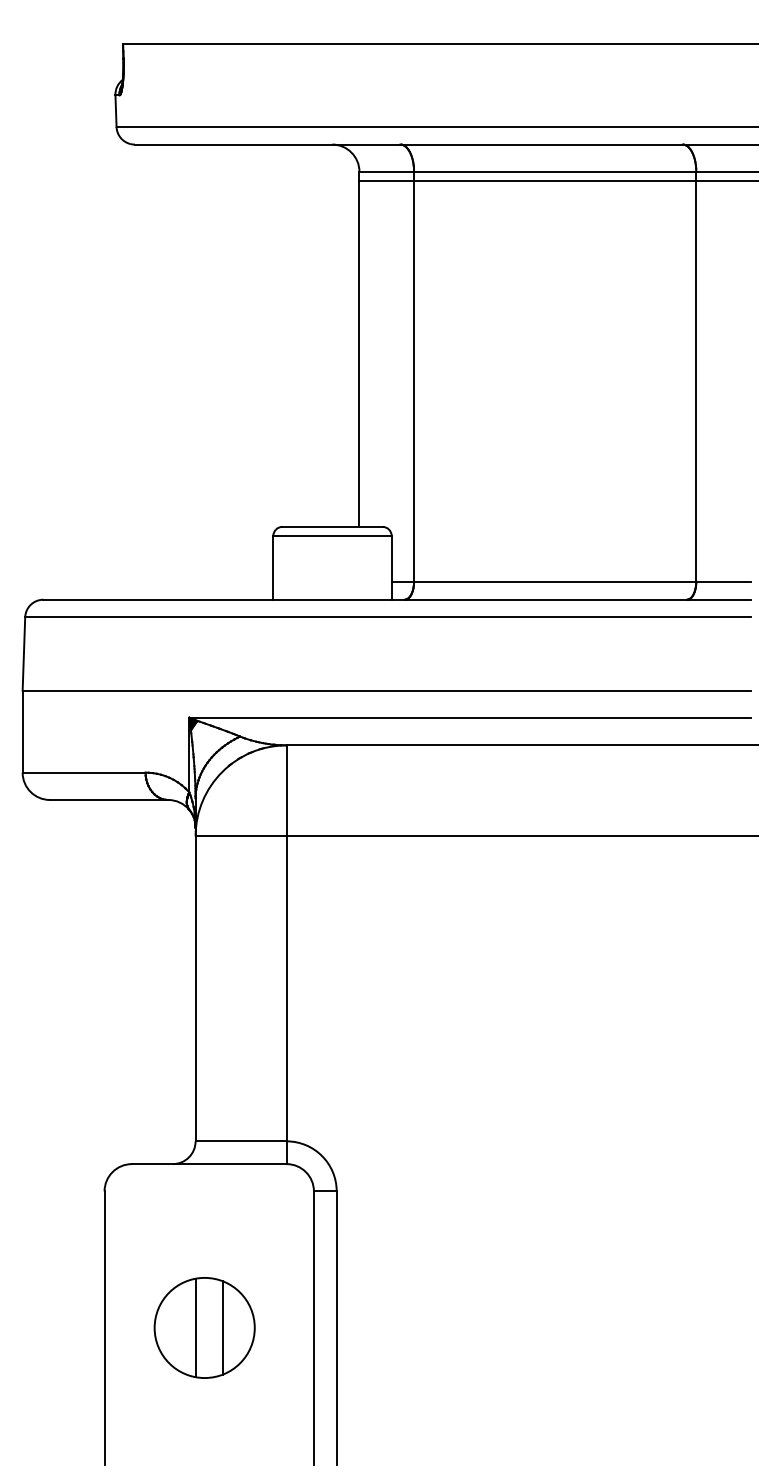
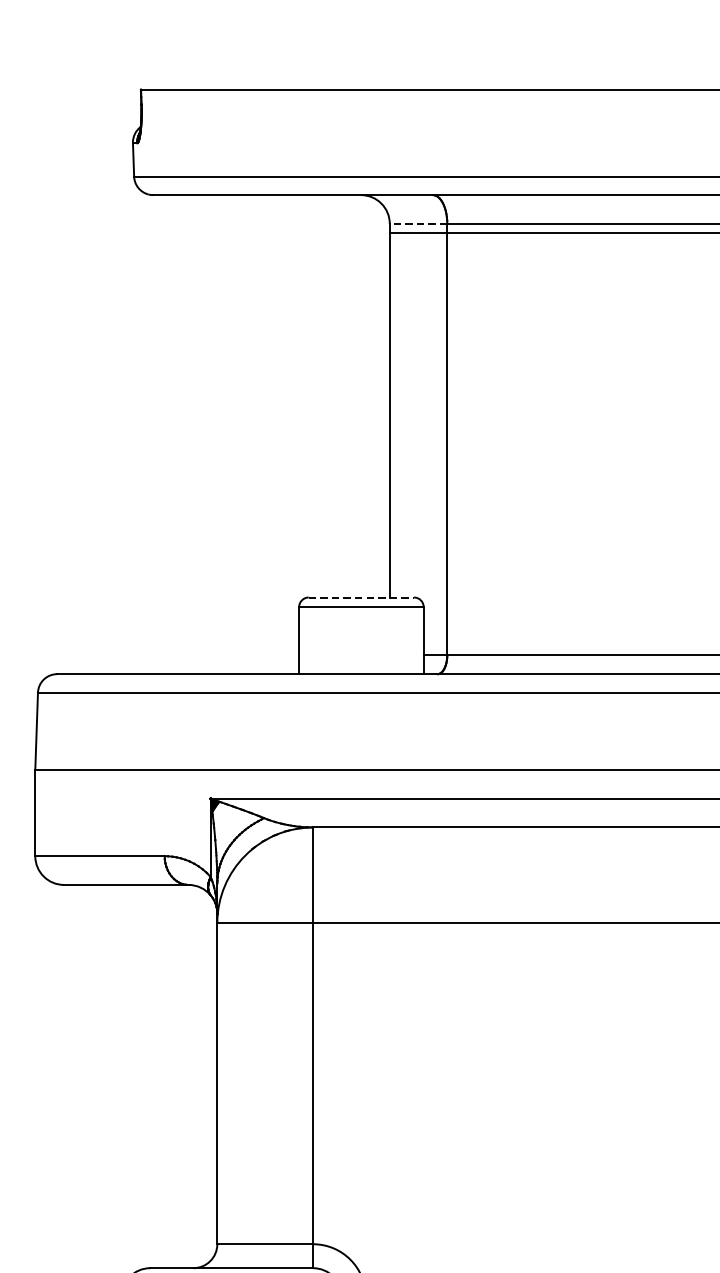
line: (386, 171) -> (418, 223), solid -> dashed
line: (333, 526) -> (362, 597), solid -> dashed

